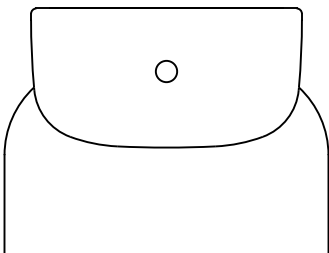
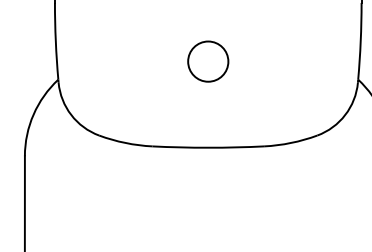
circle: (166, 71) -> (208, 61), size x1.67

